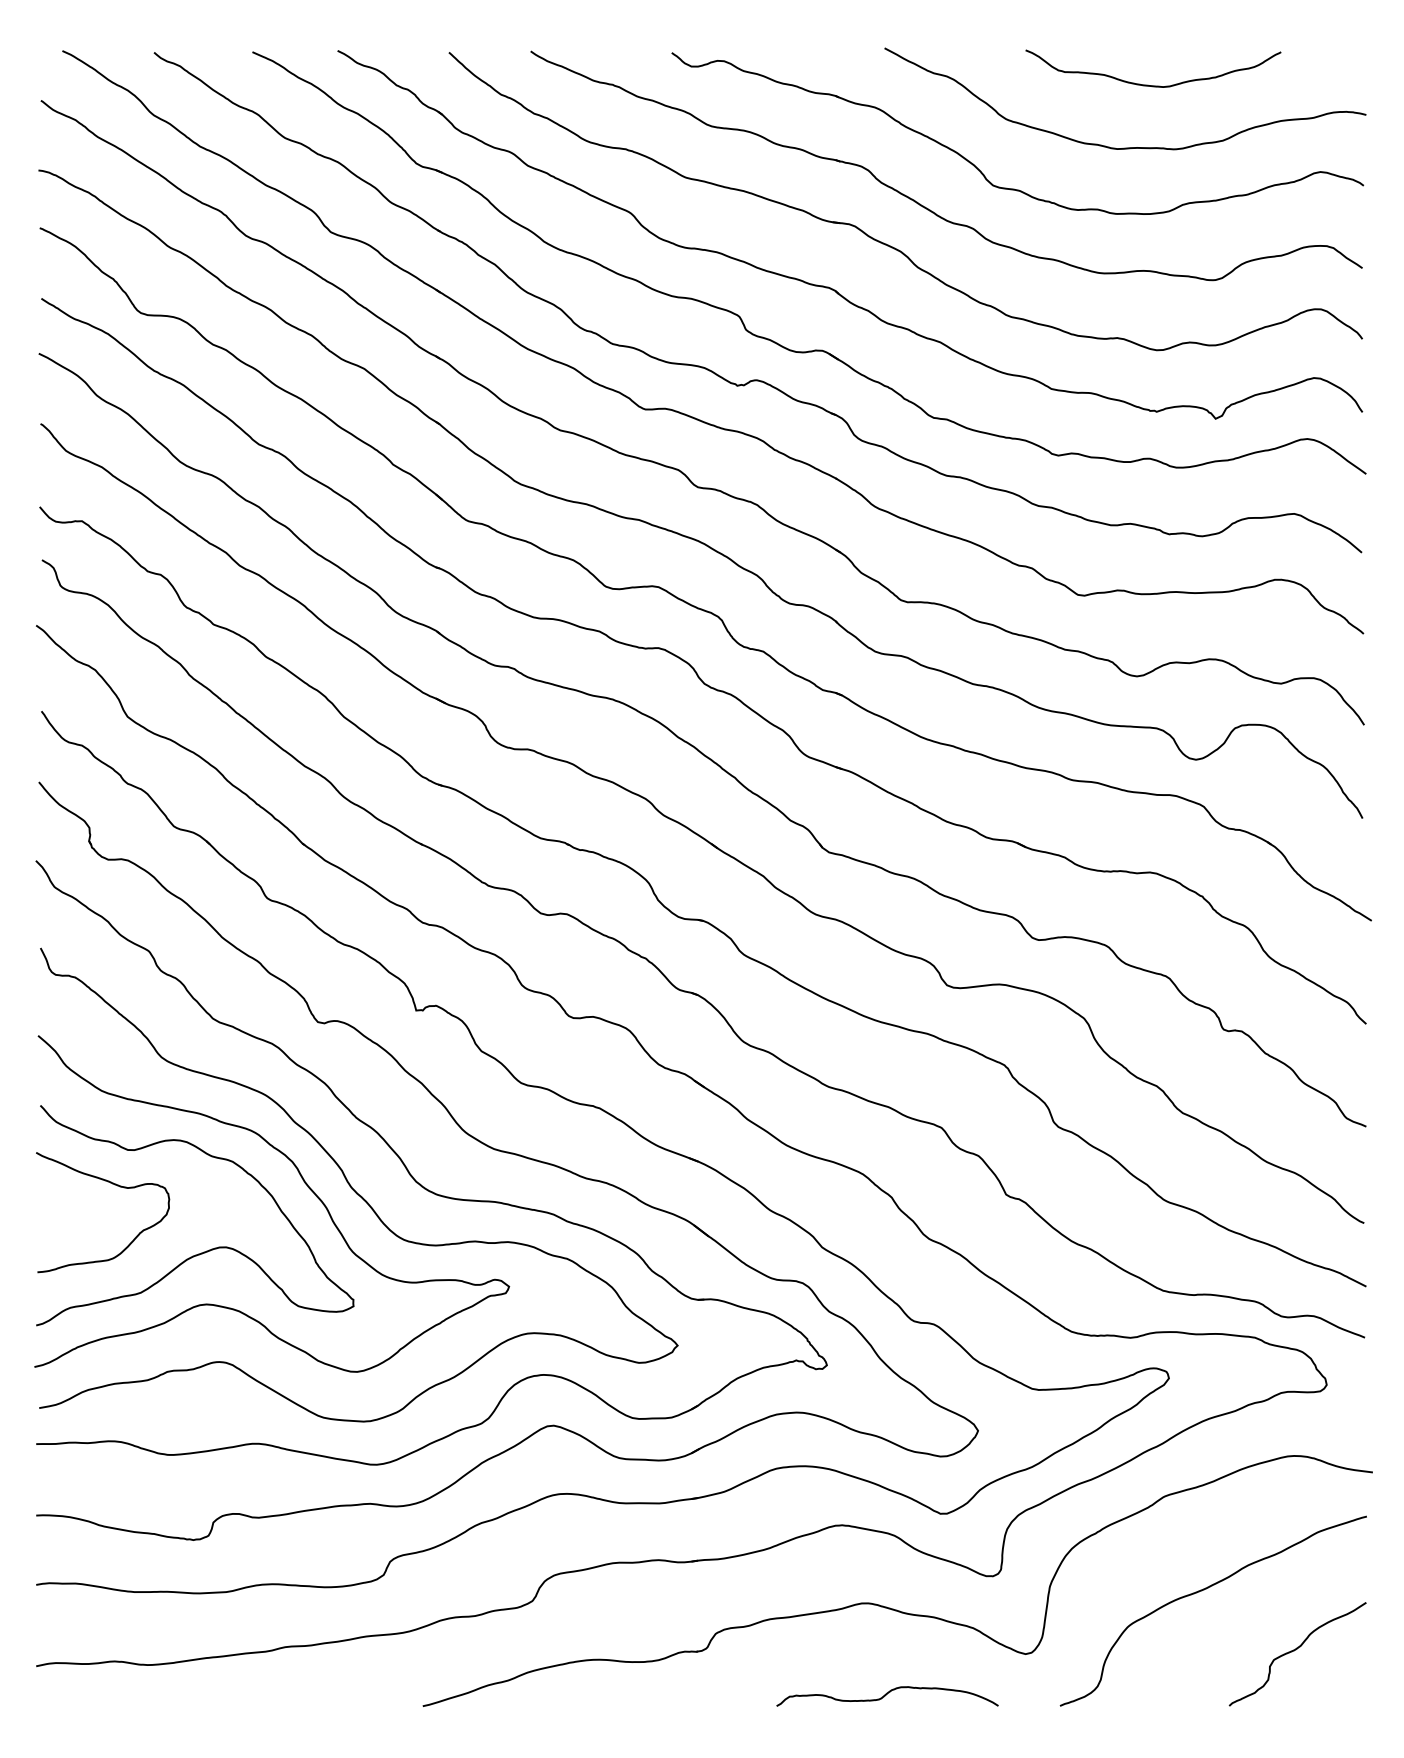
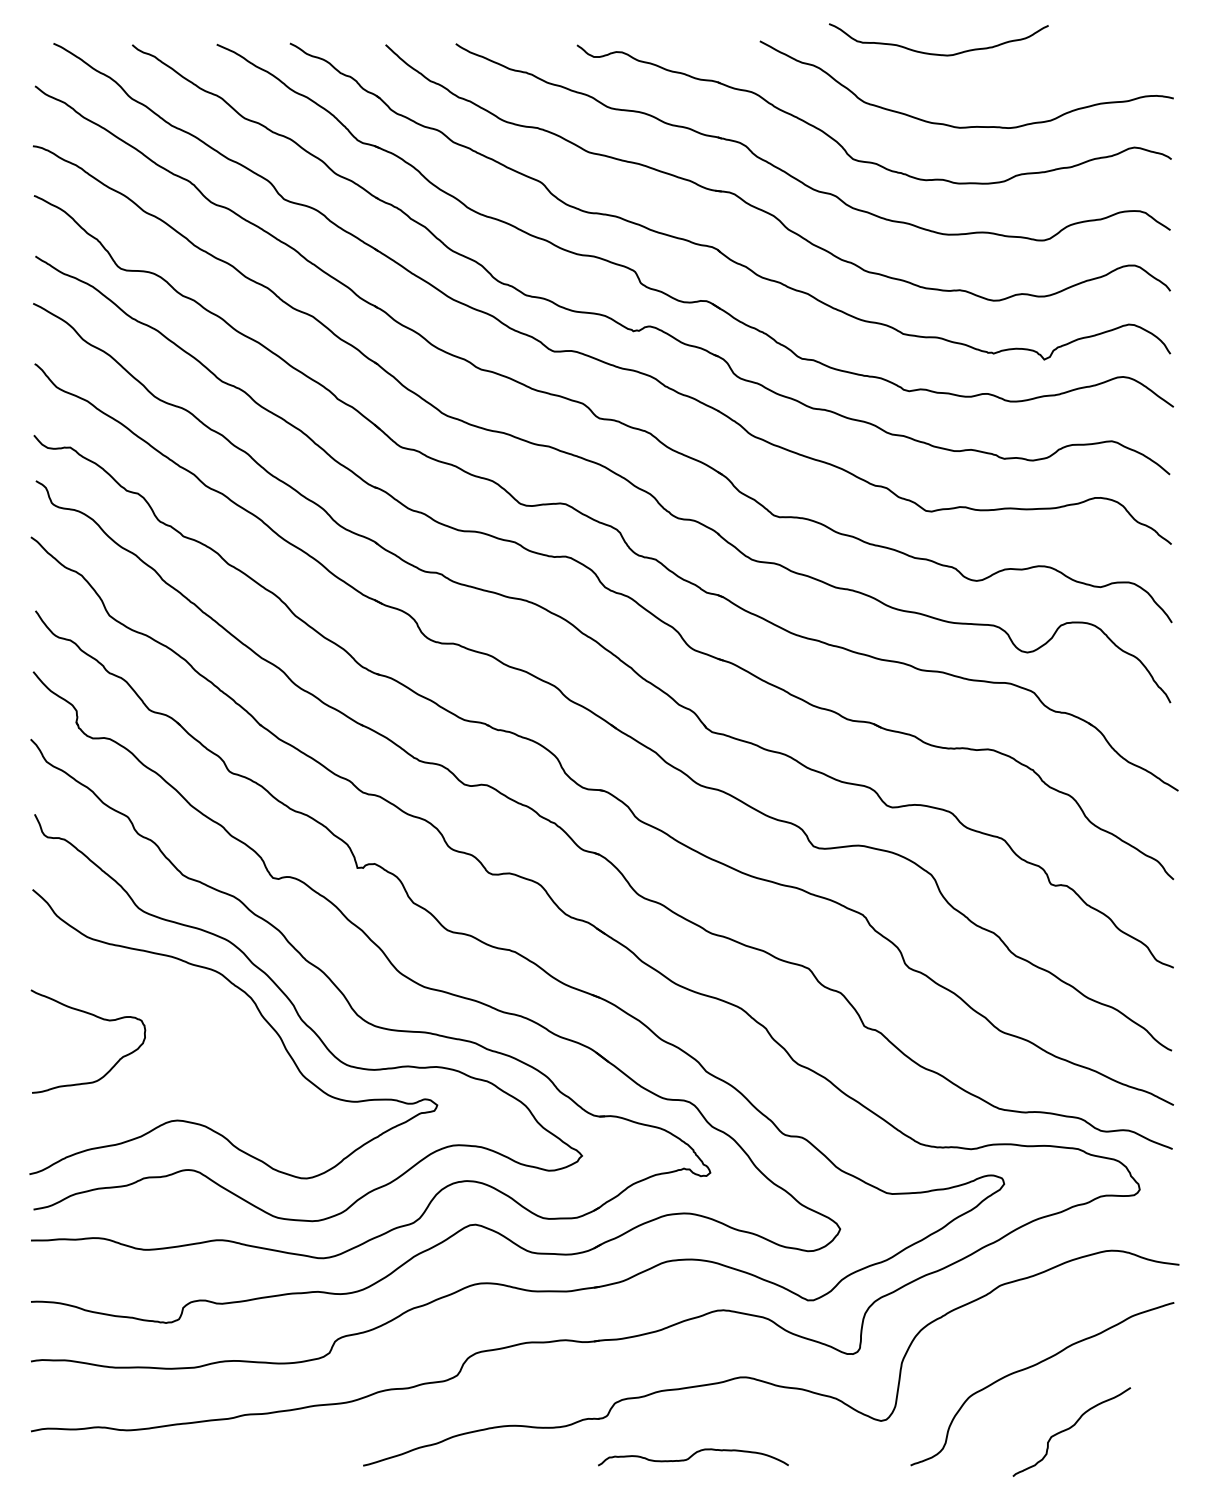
curve: (1151, 84) -> (937, 53), moved
curve: (207, 1249) -> (178, 1073), removed
curve: (1295, 1651) -> (1069, 1429), moved
curve: (886, 1695) -> (692, 1456), moved

